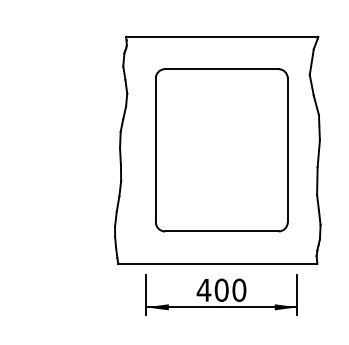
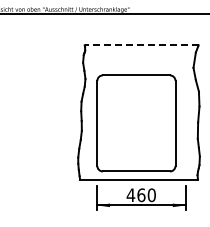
line: (221, 37) -> (141, 45), solid -> dashed
part: (221, 150) -> (136, 123), moved
text: (221, 288) -> (141, 194), 400 -> 460

